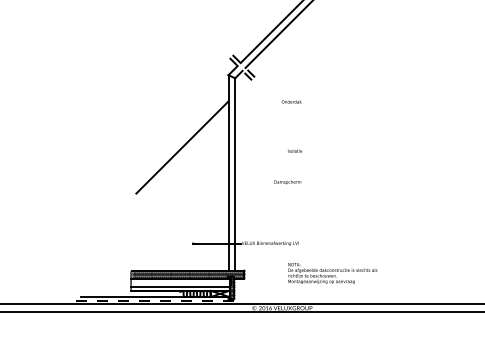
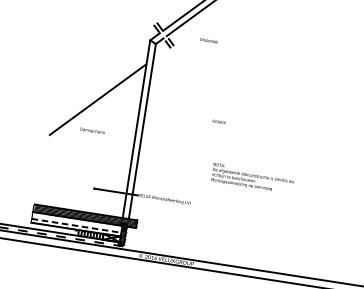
text: (291, 101) -> (208, 40), moved
text: (295, 150) -> (219, 121), moved
text: (287, 182) -> (92, 131), moved
text: (332, 273) -> (252, 178), moved
line: (180, 286) -> (76, 225), solid -> dashed

